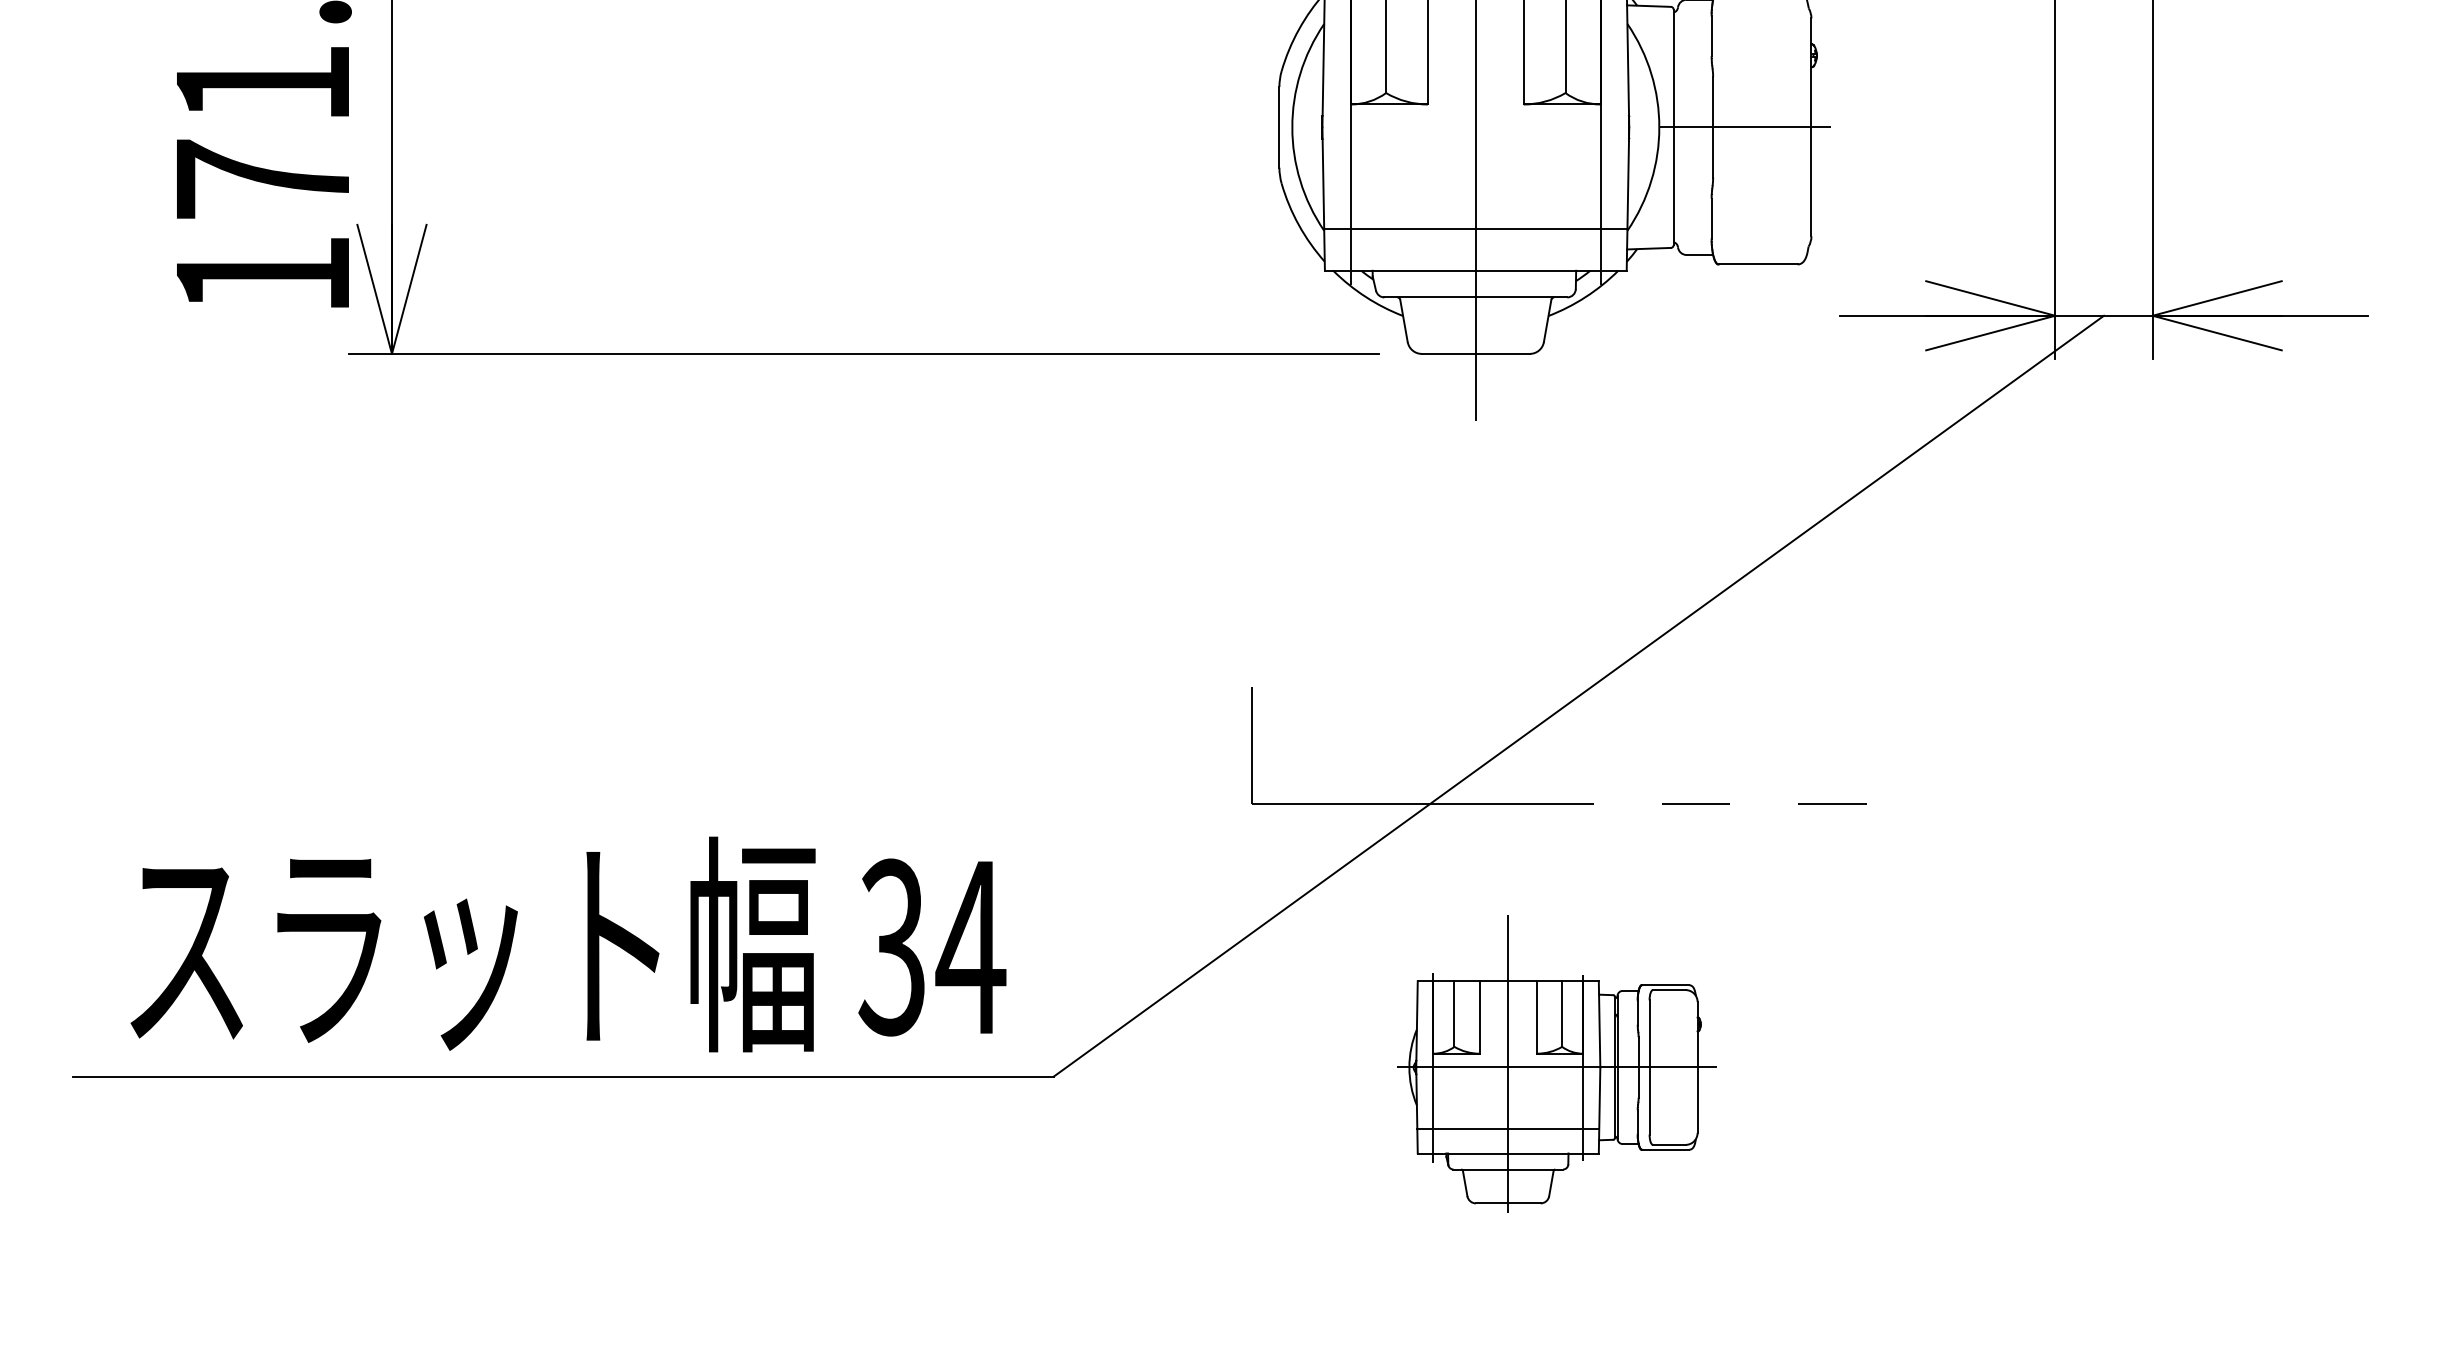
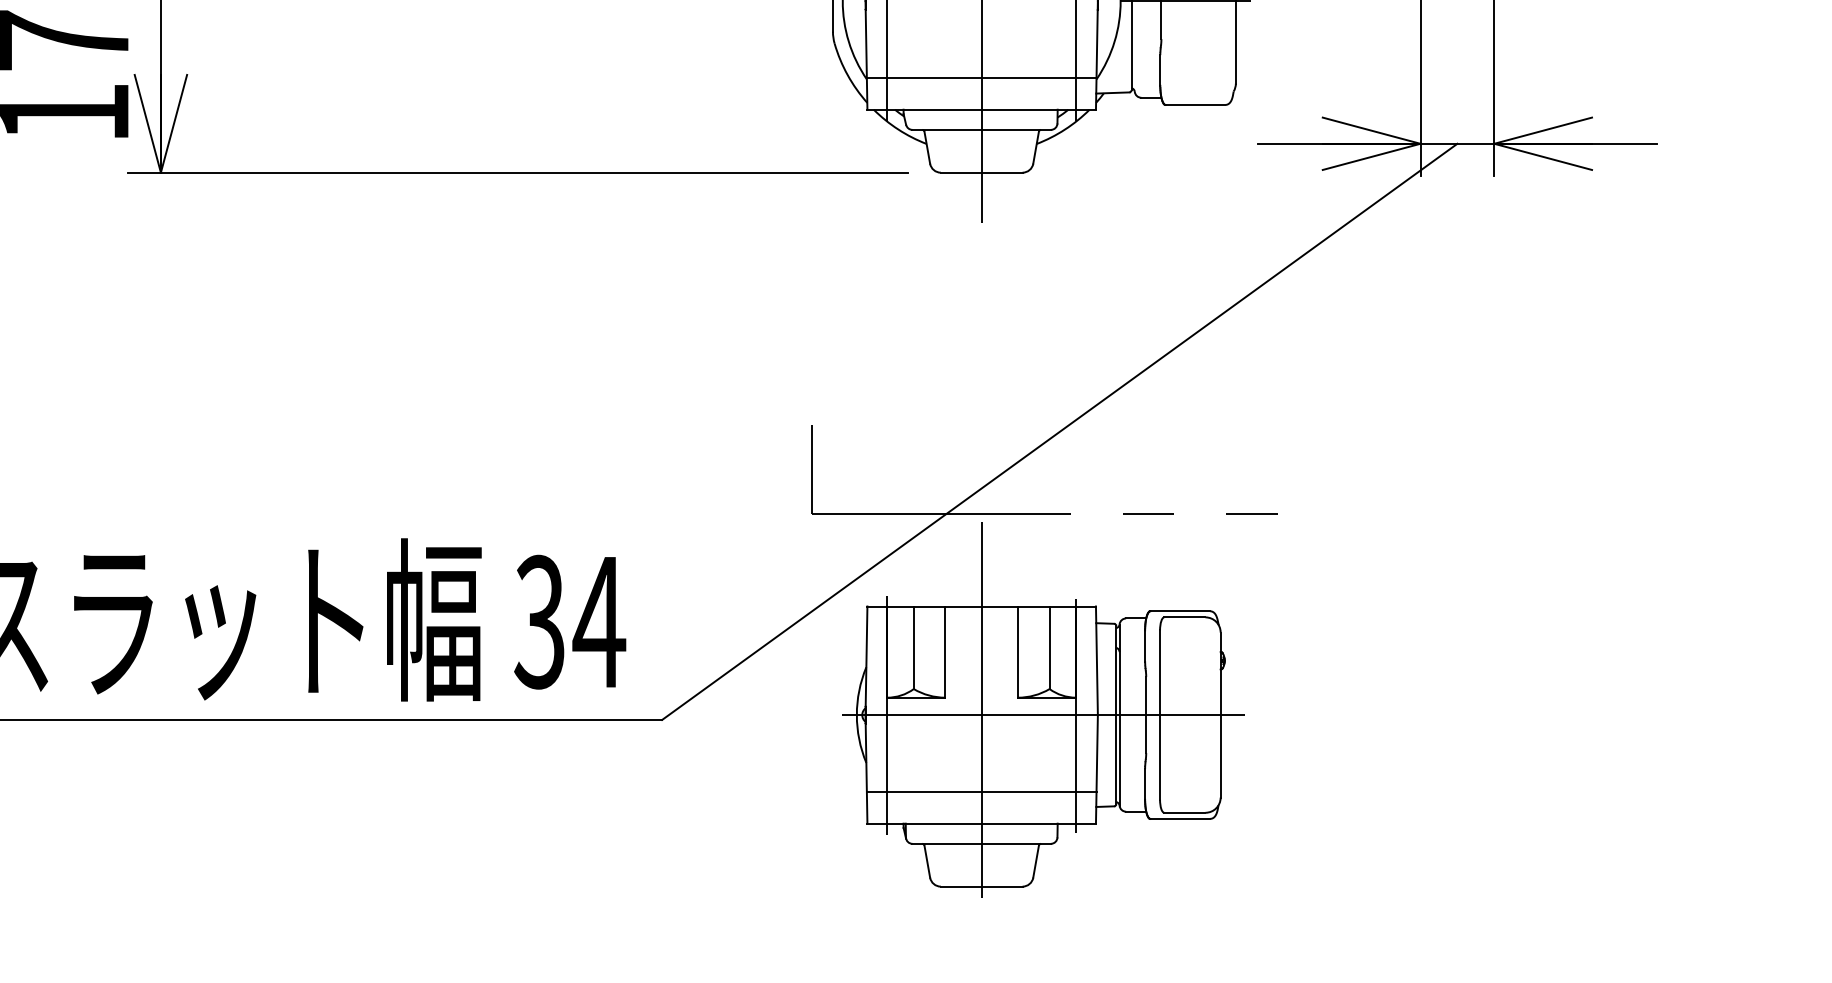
part: (1556, 1063) -> (1042, 710), size x1.67

